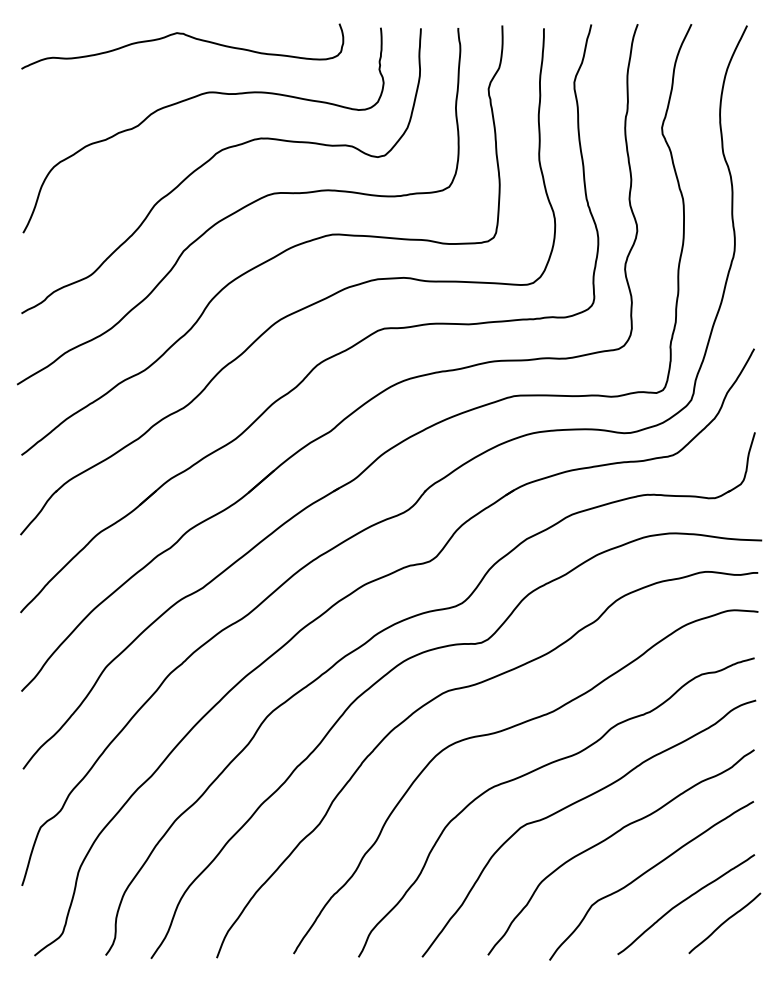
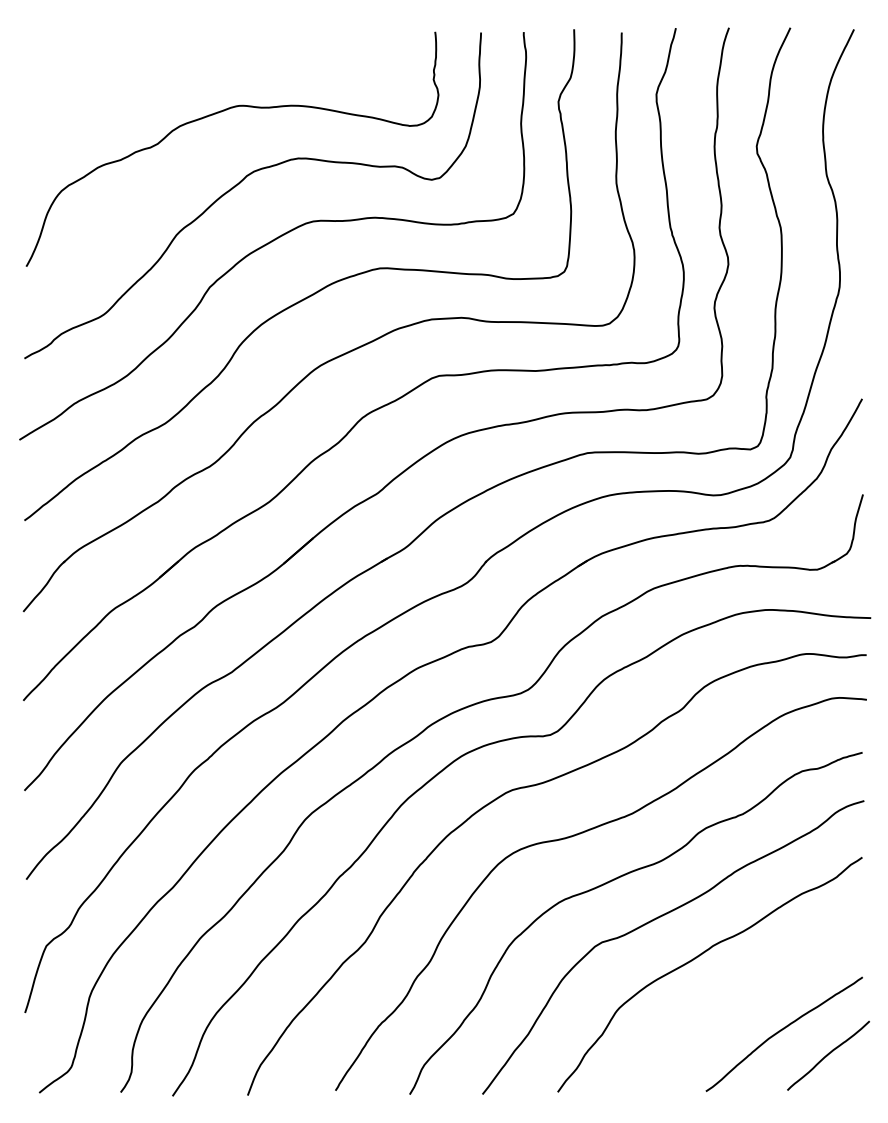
curve: (186, 36) -> (212, 41), removed
curve: (646, 873) -> (738, 998), removed

